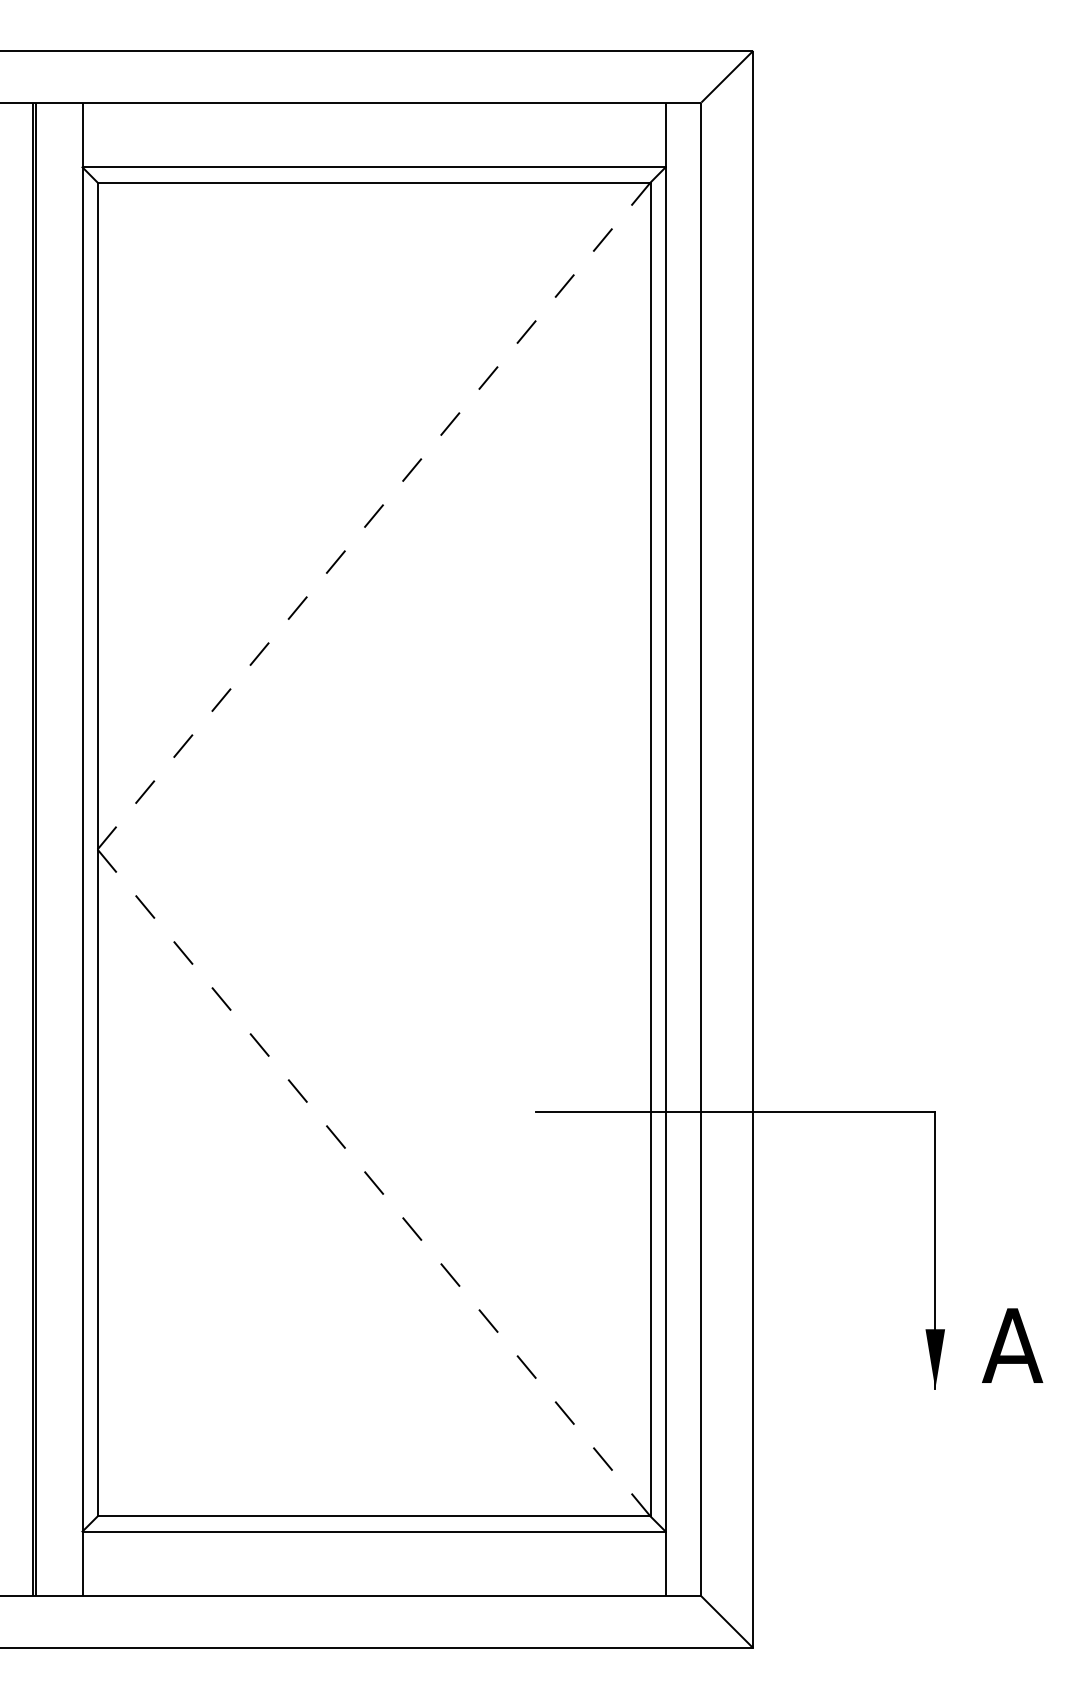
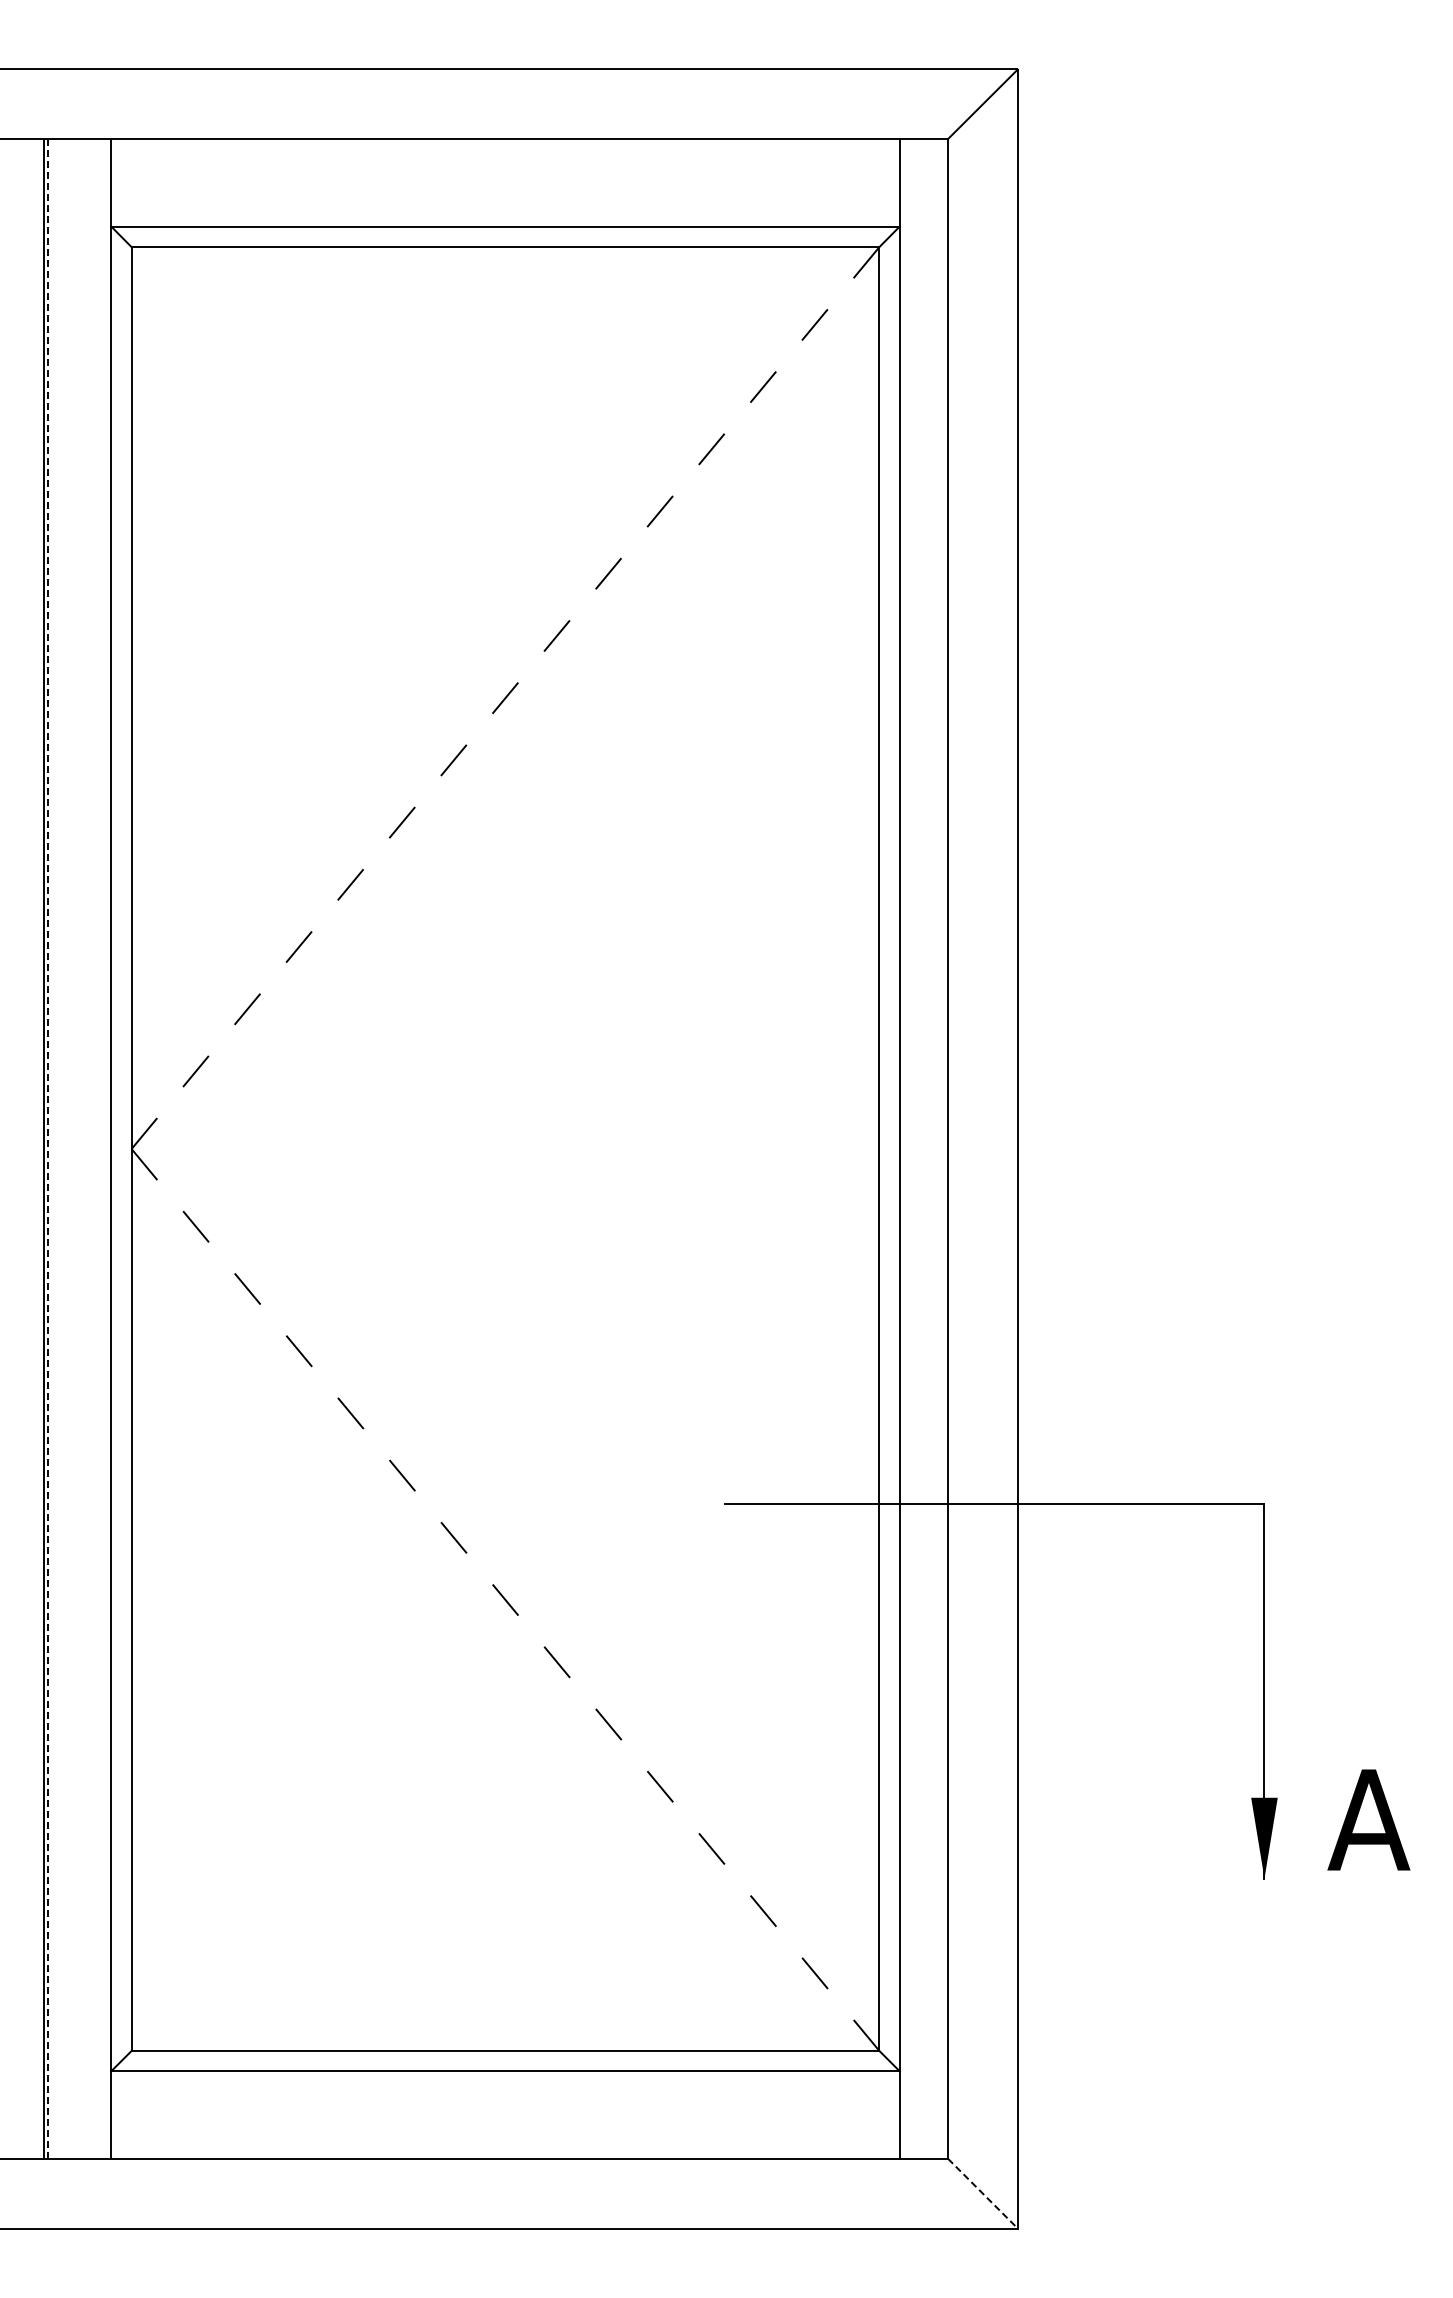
line: (36, 849) -> (48, 1148), solid -> dashed
line: (727, 1621) -> (983, 2193), solid -> dashed

